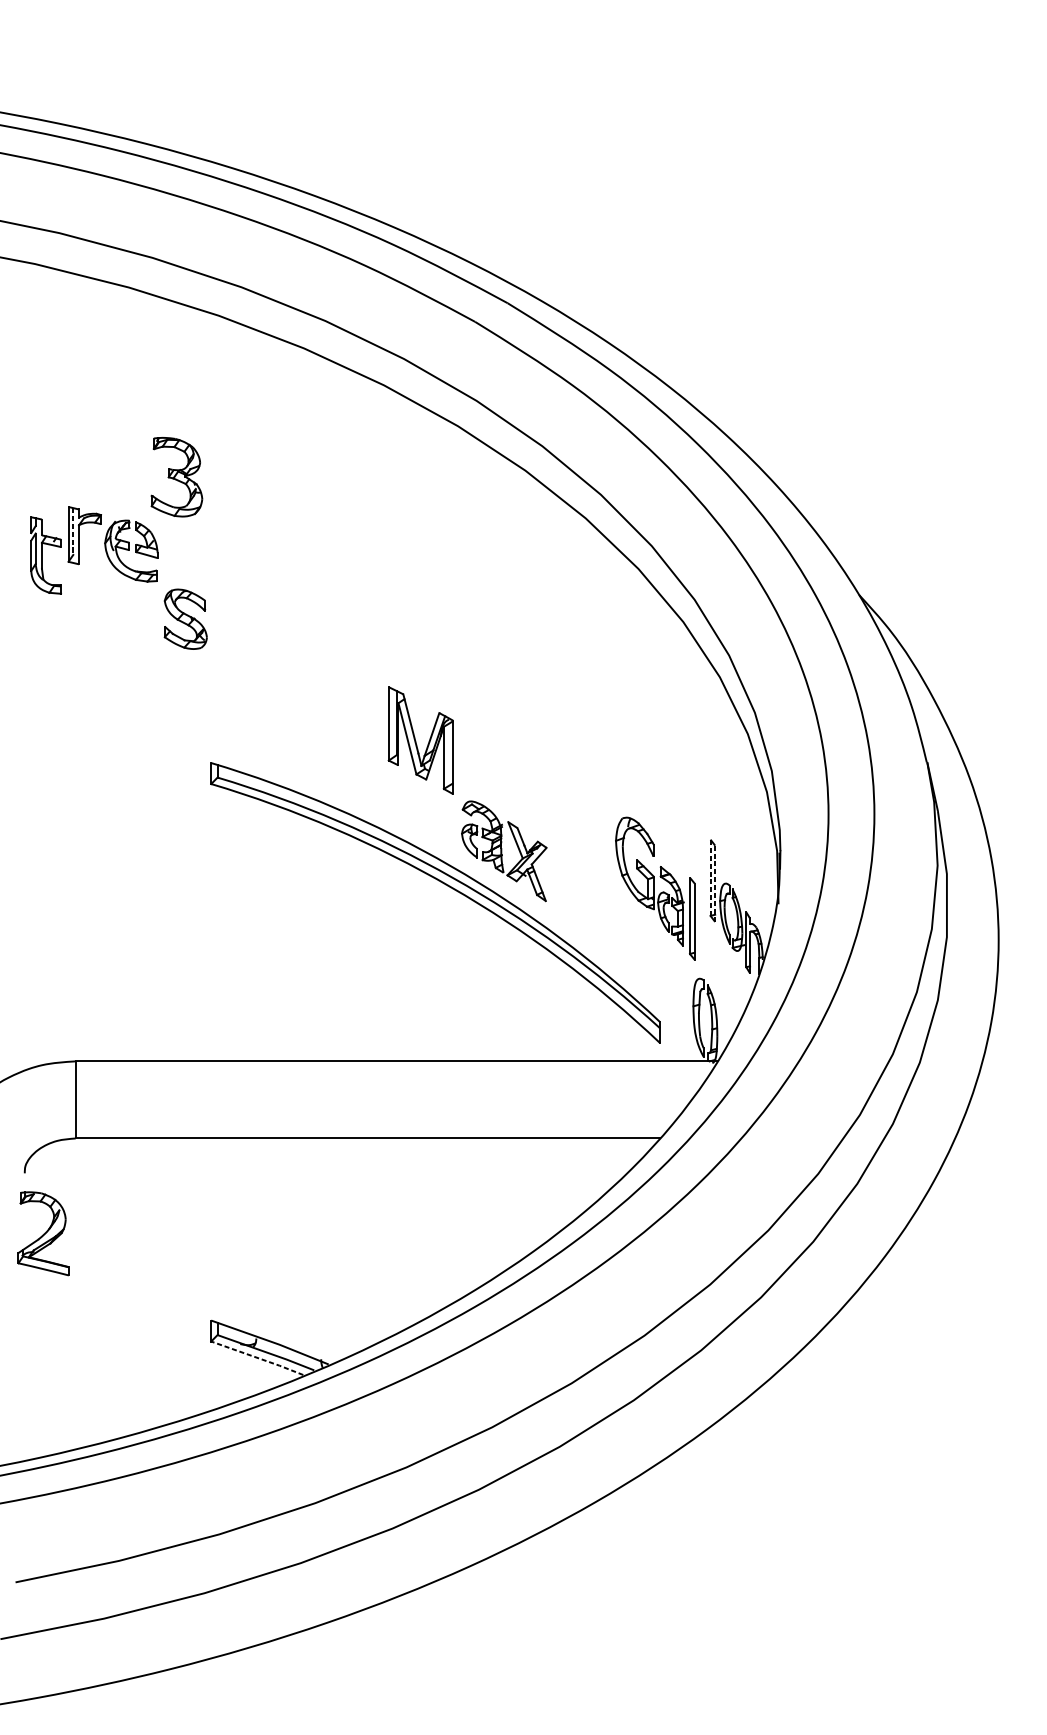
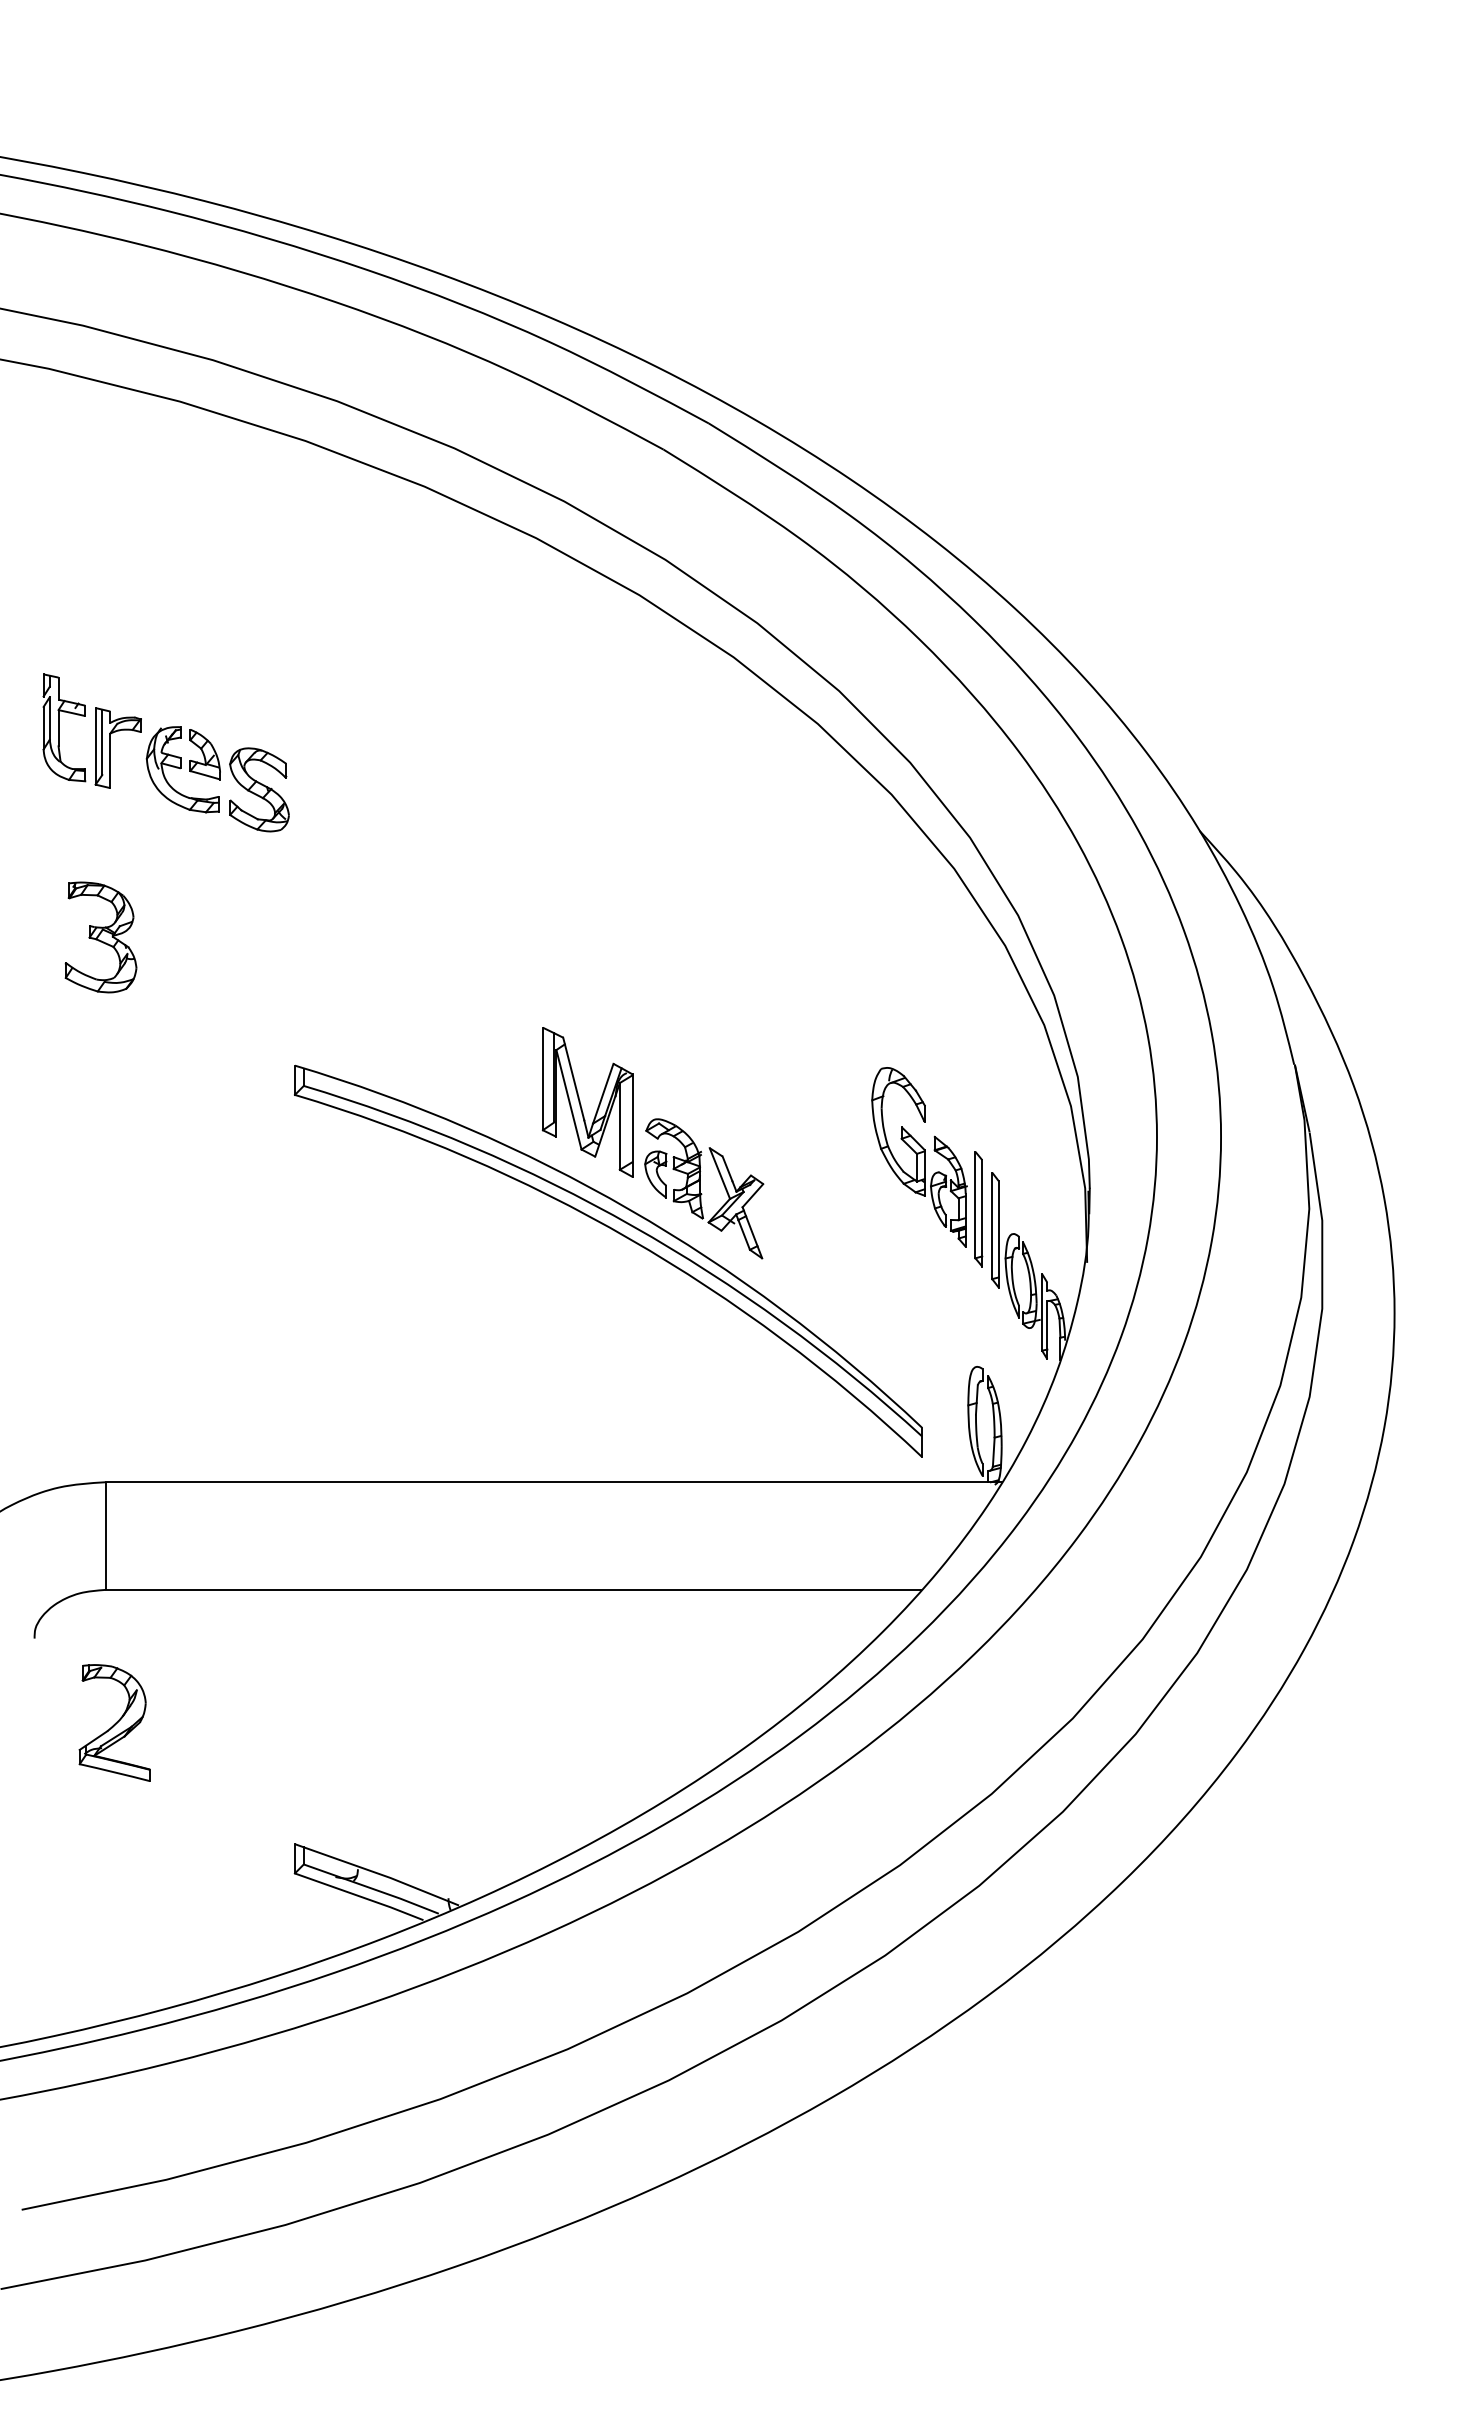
part: (176, 477) -> (100, 937), moved
line: (73, 531) -> (102, 742), dashed -> solid
part: (46, 555) -> (64, 727), moved
part: (185, 619) -> (259, 789), moved
part: (416, 742) -> (581, 1104), moved
line: (710, 877) -> (992, 1225), dashed -> solid
line: (715, 883) -> (998, 1234), dashed -> solid
part: (655, 888) -> (927, 1167), moved
part: (43, 1233) -> (114, 1722), moved
line: (257, 1358) -> (359, 1896), dashed -> solid

